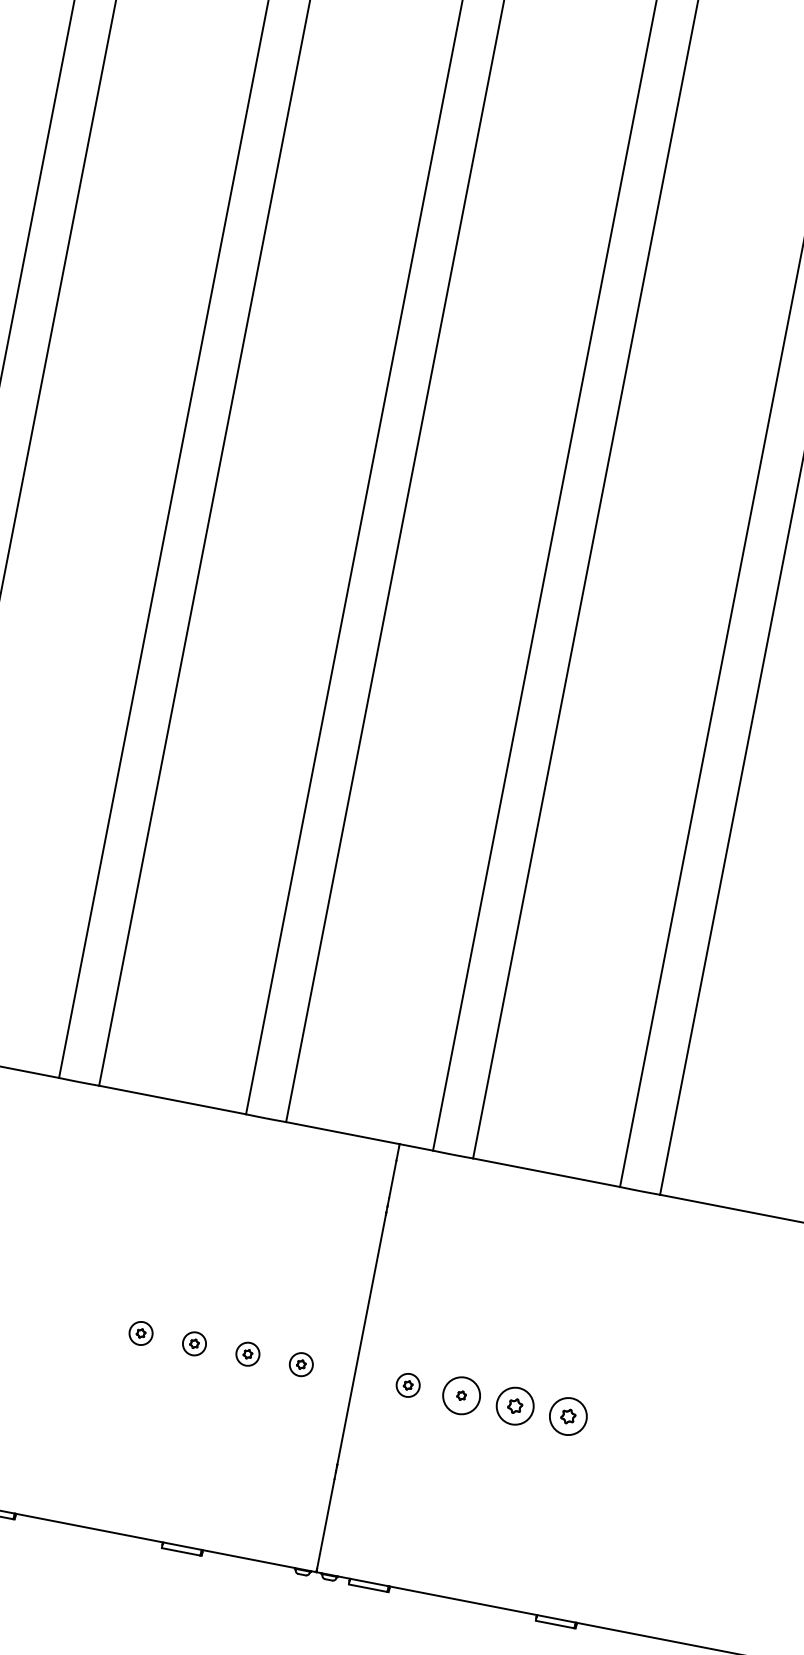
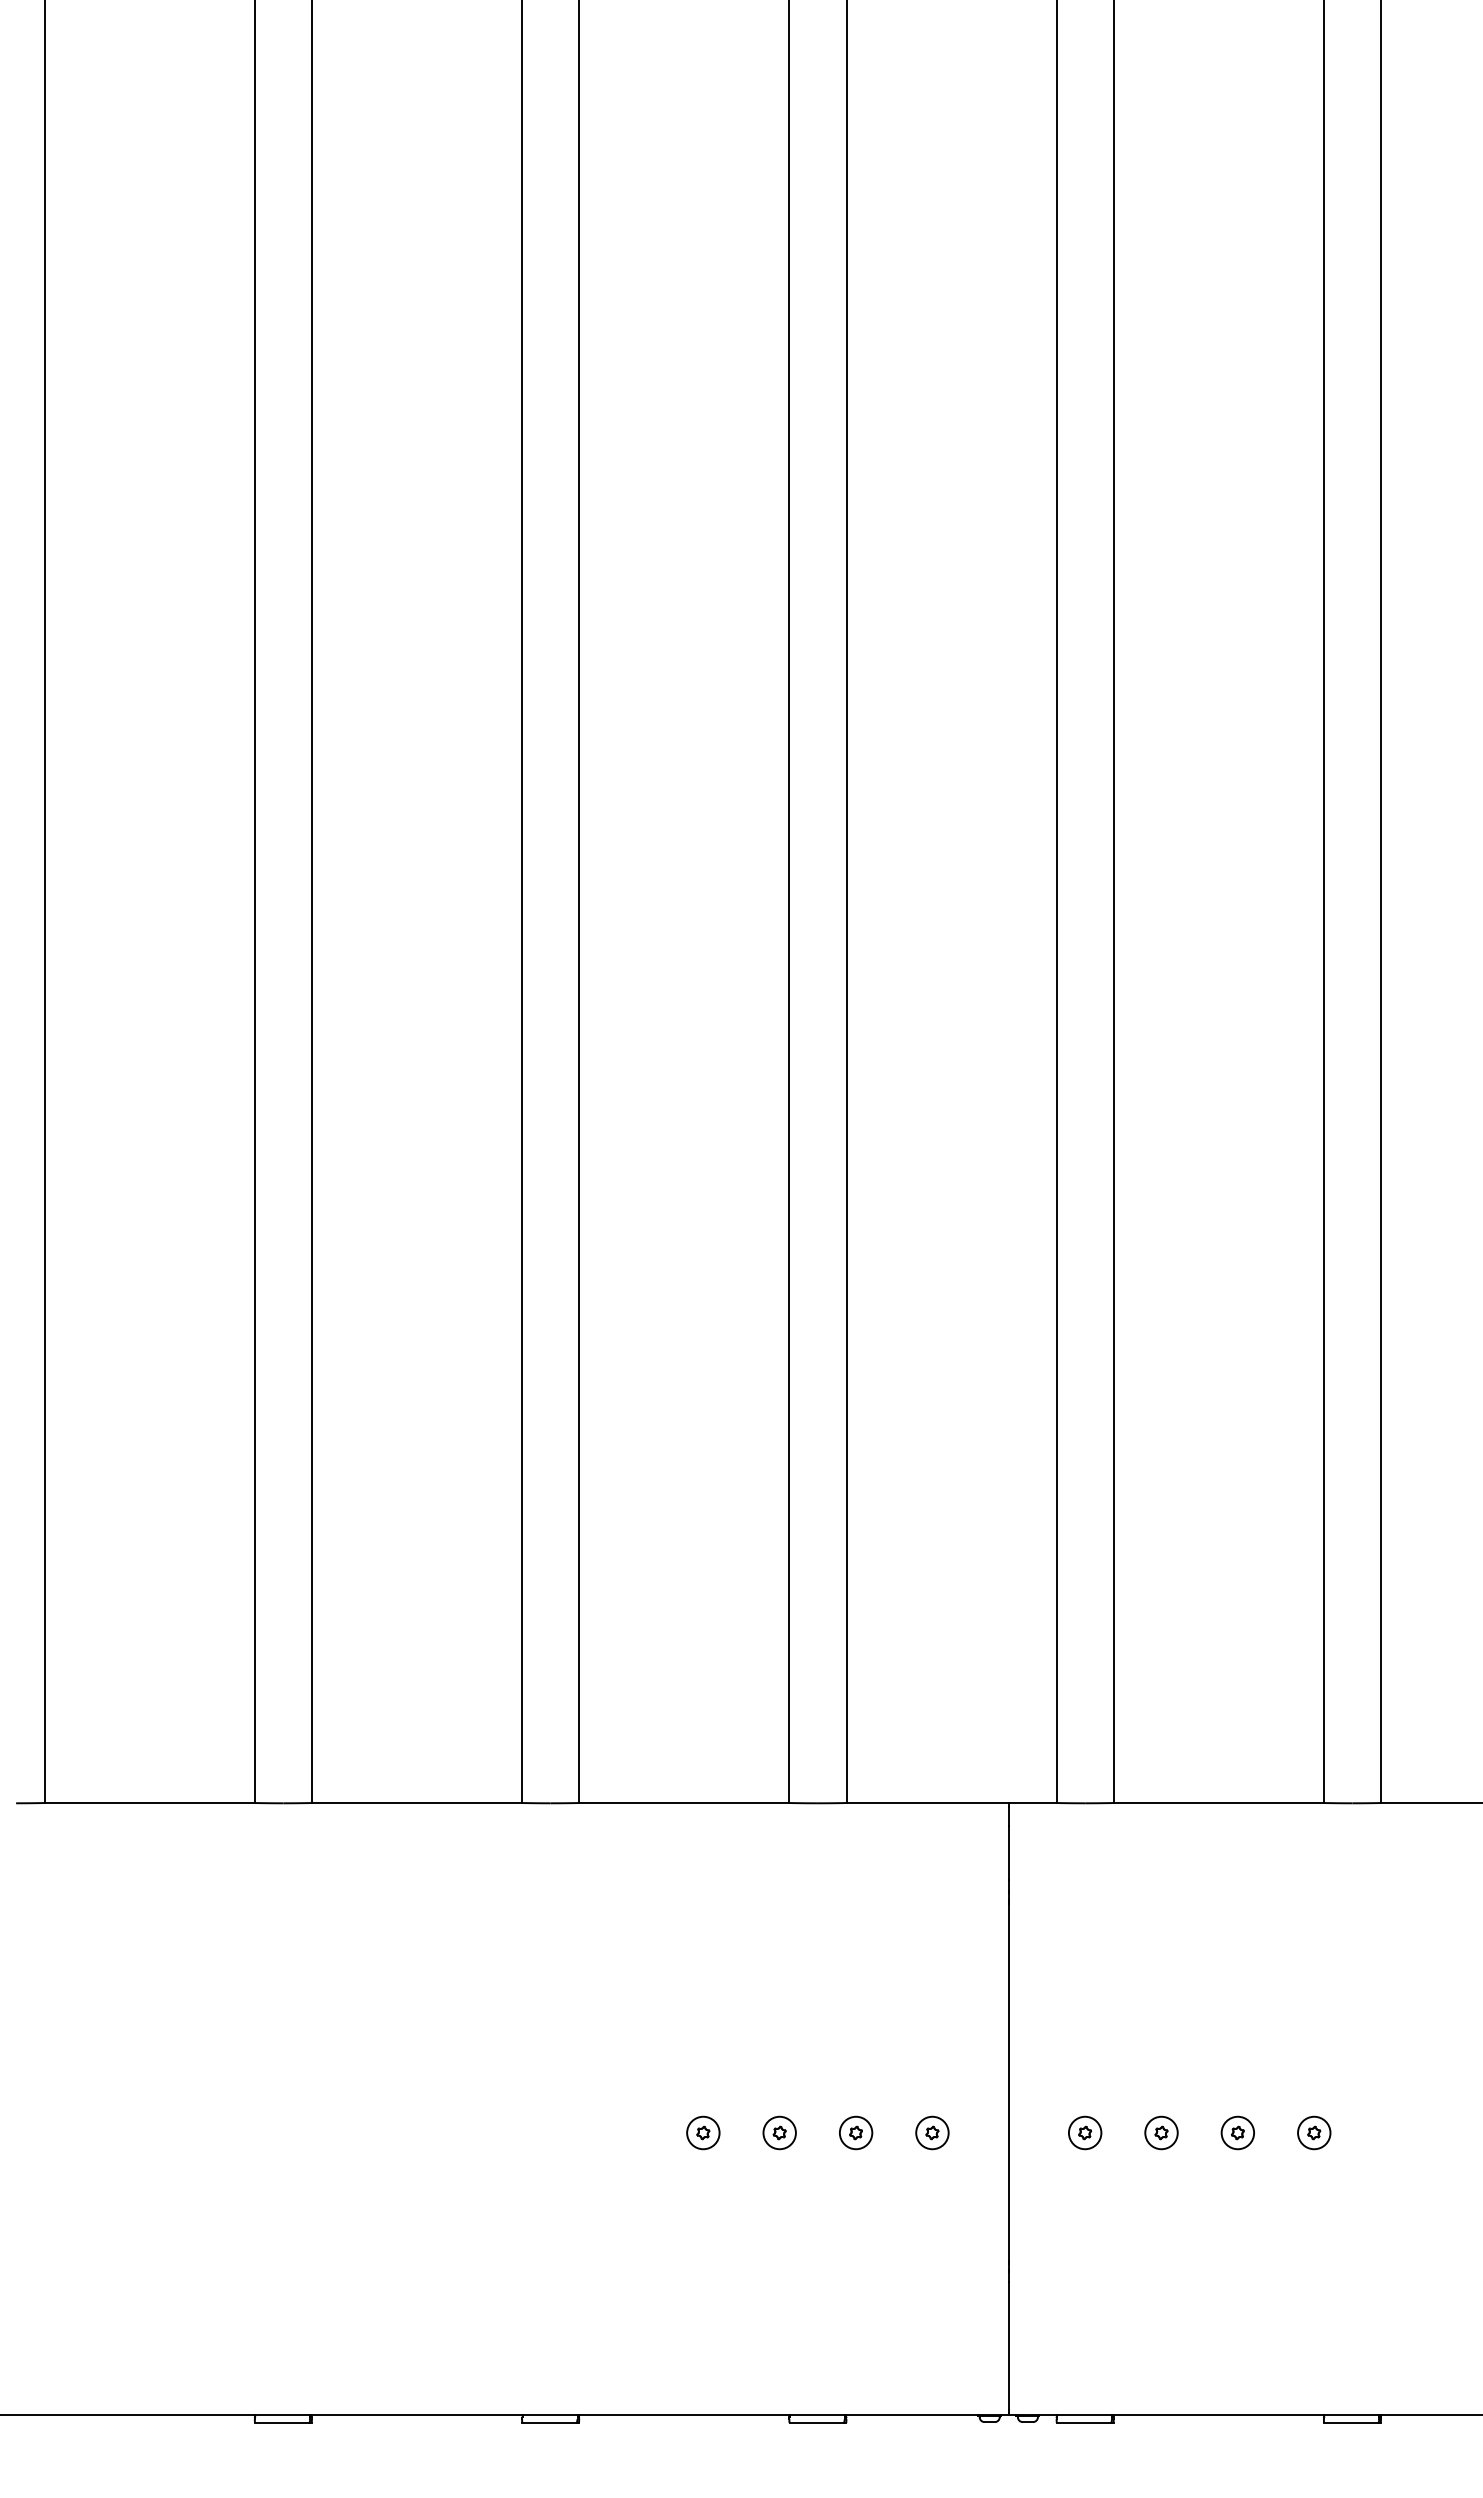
circle: (461, 1395) -> (1161, 2132), size x0.62
part: (514, 1405) -> (1237, 2132), size x0.62
part: (568, 1416) -> (1314, 2132), size x0.62

